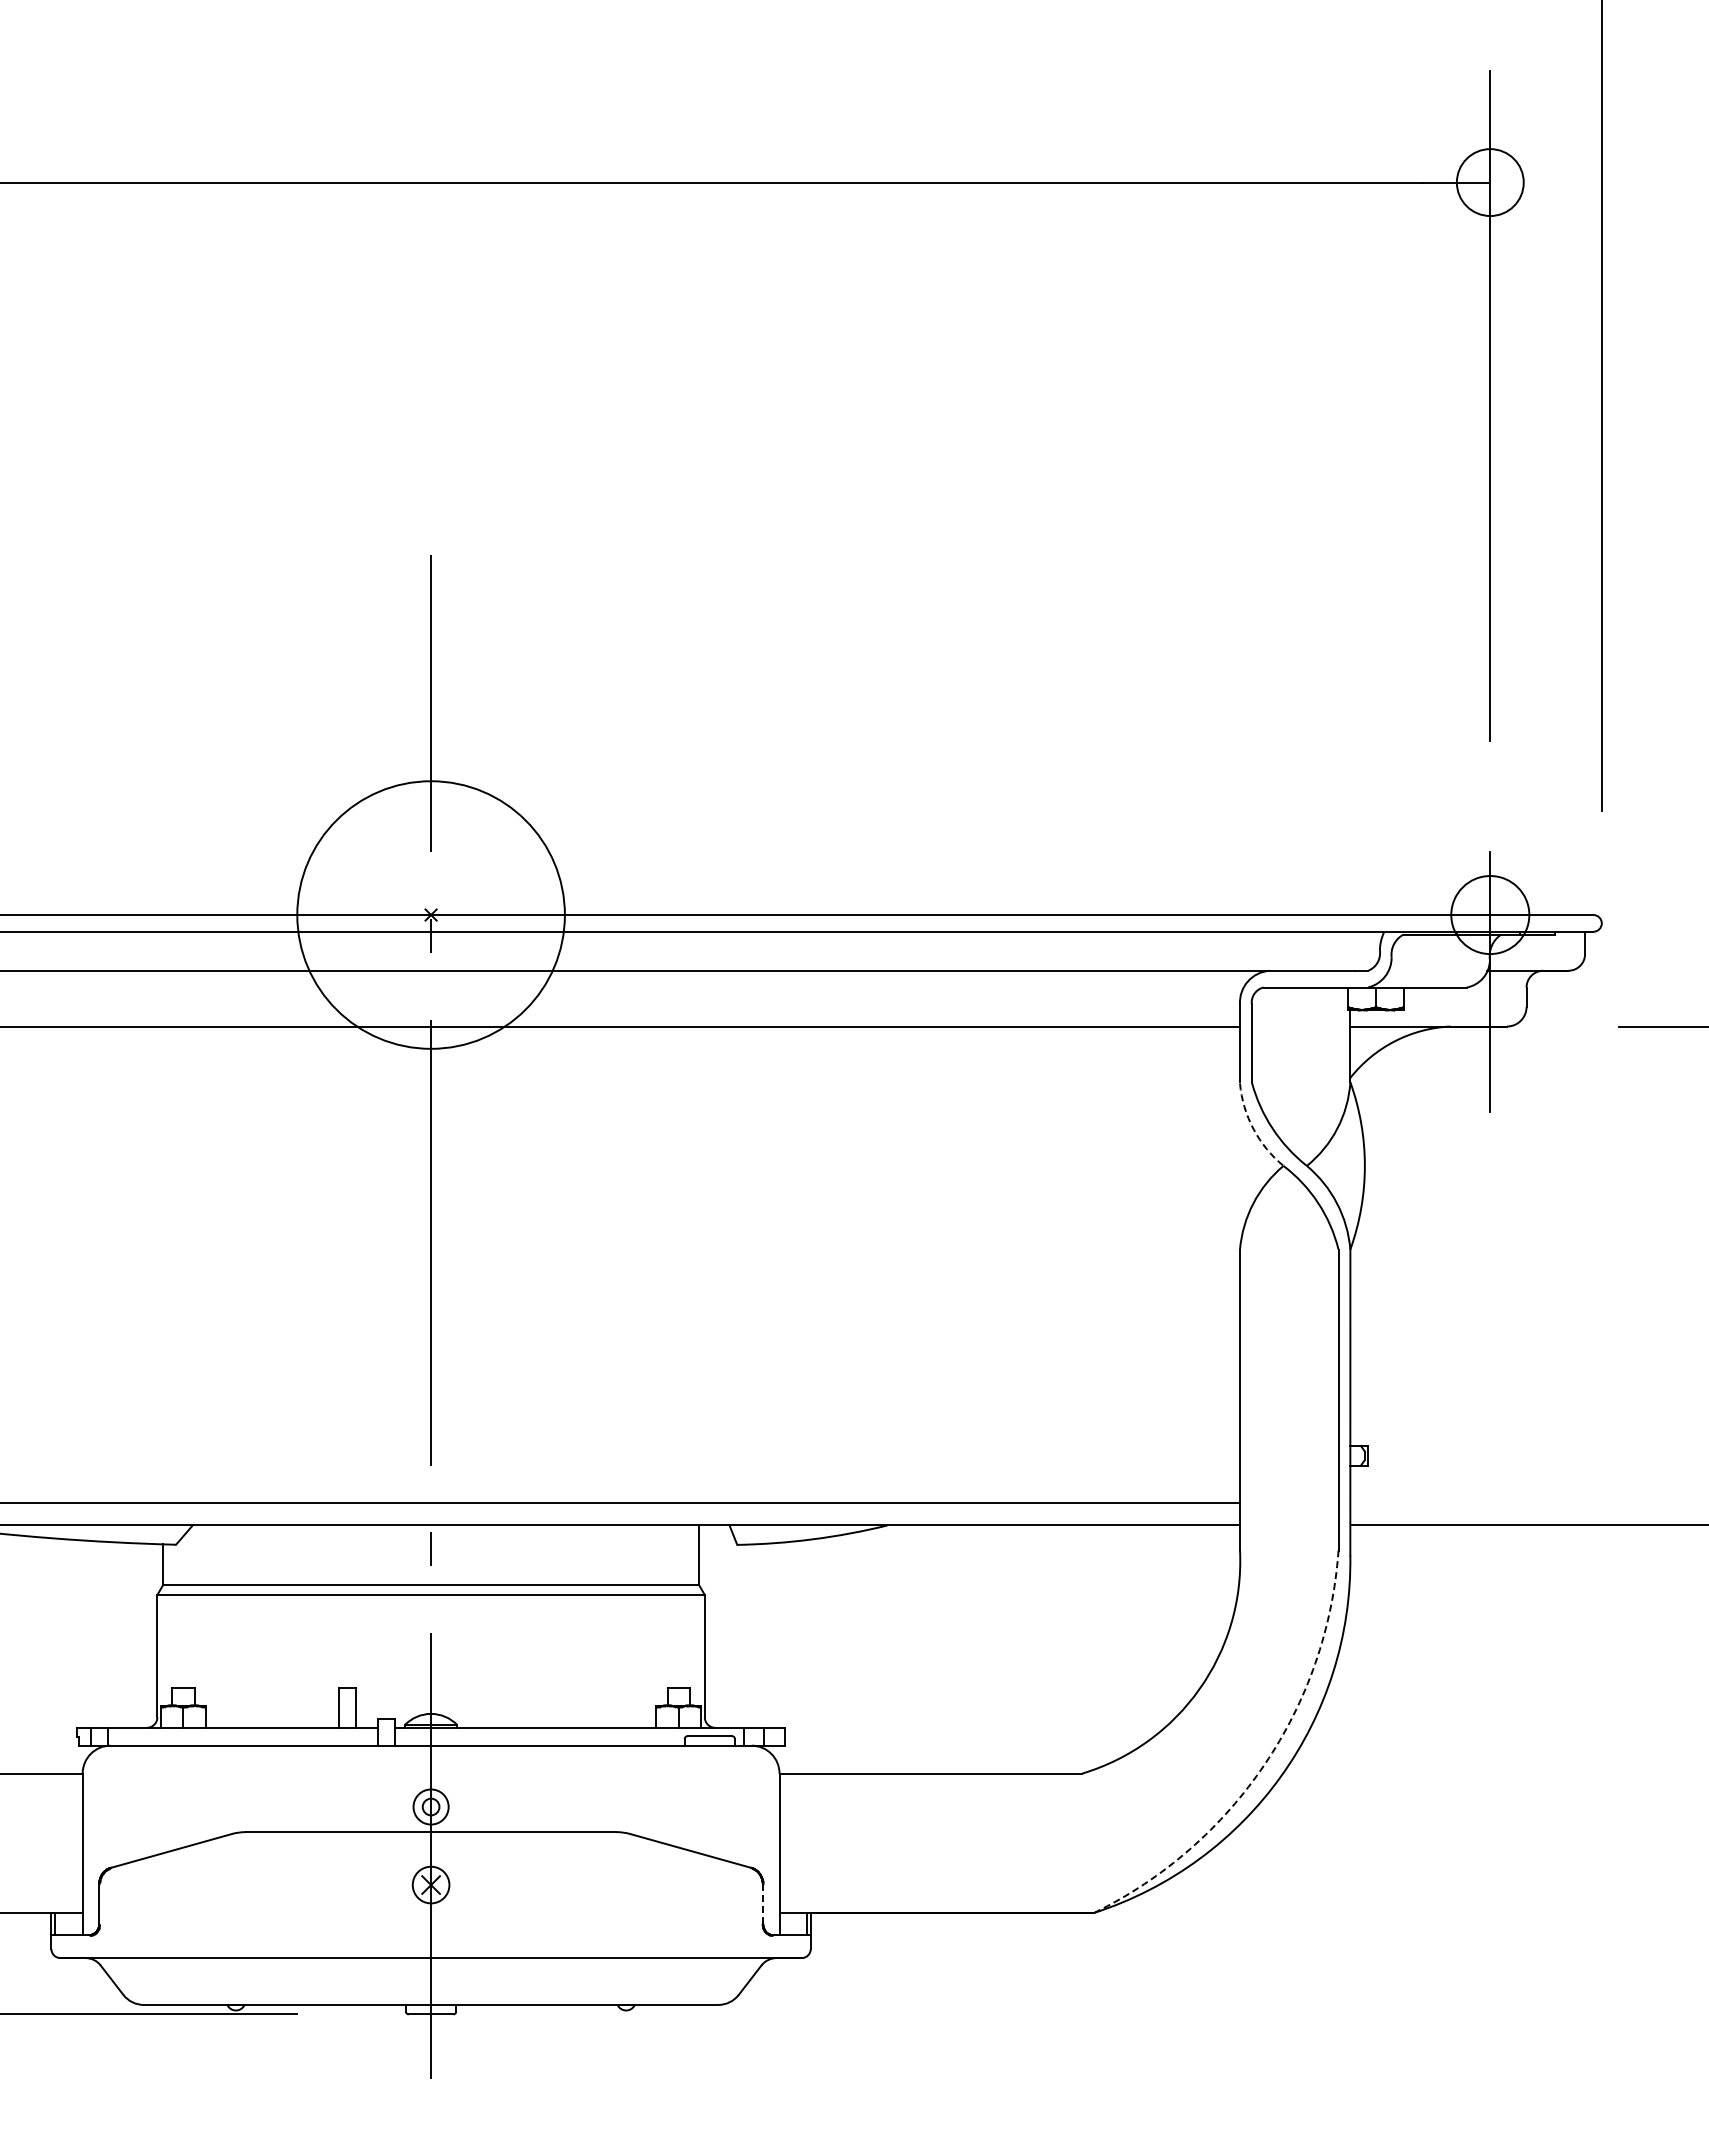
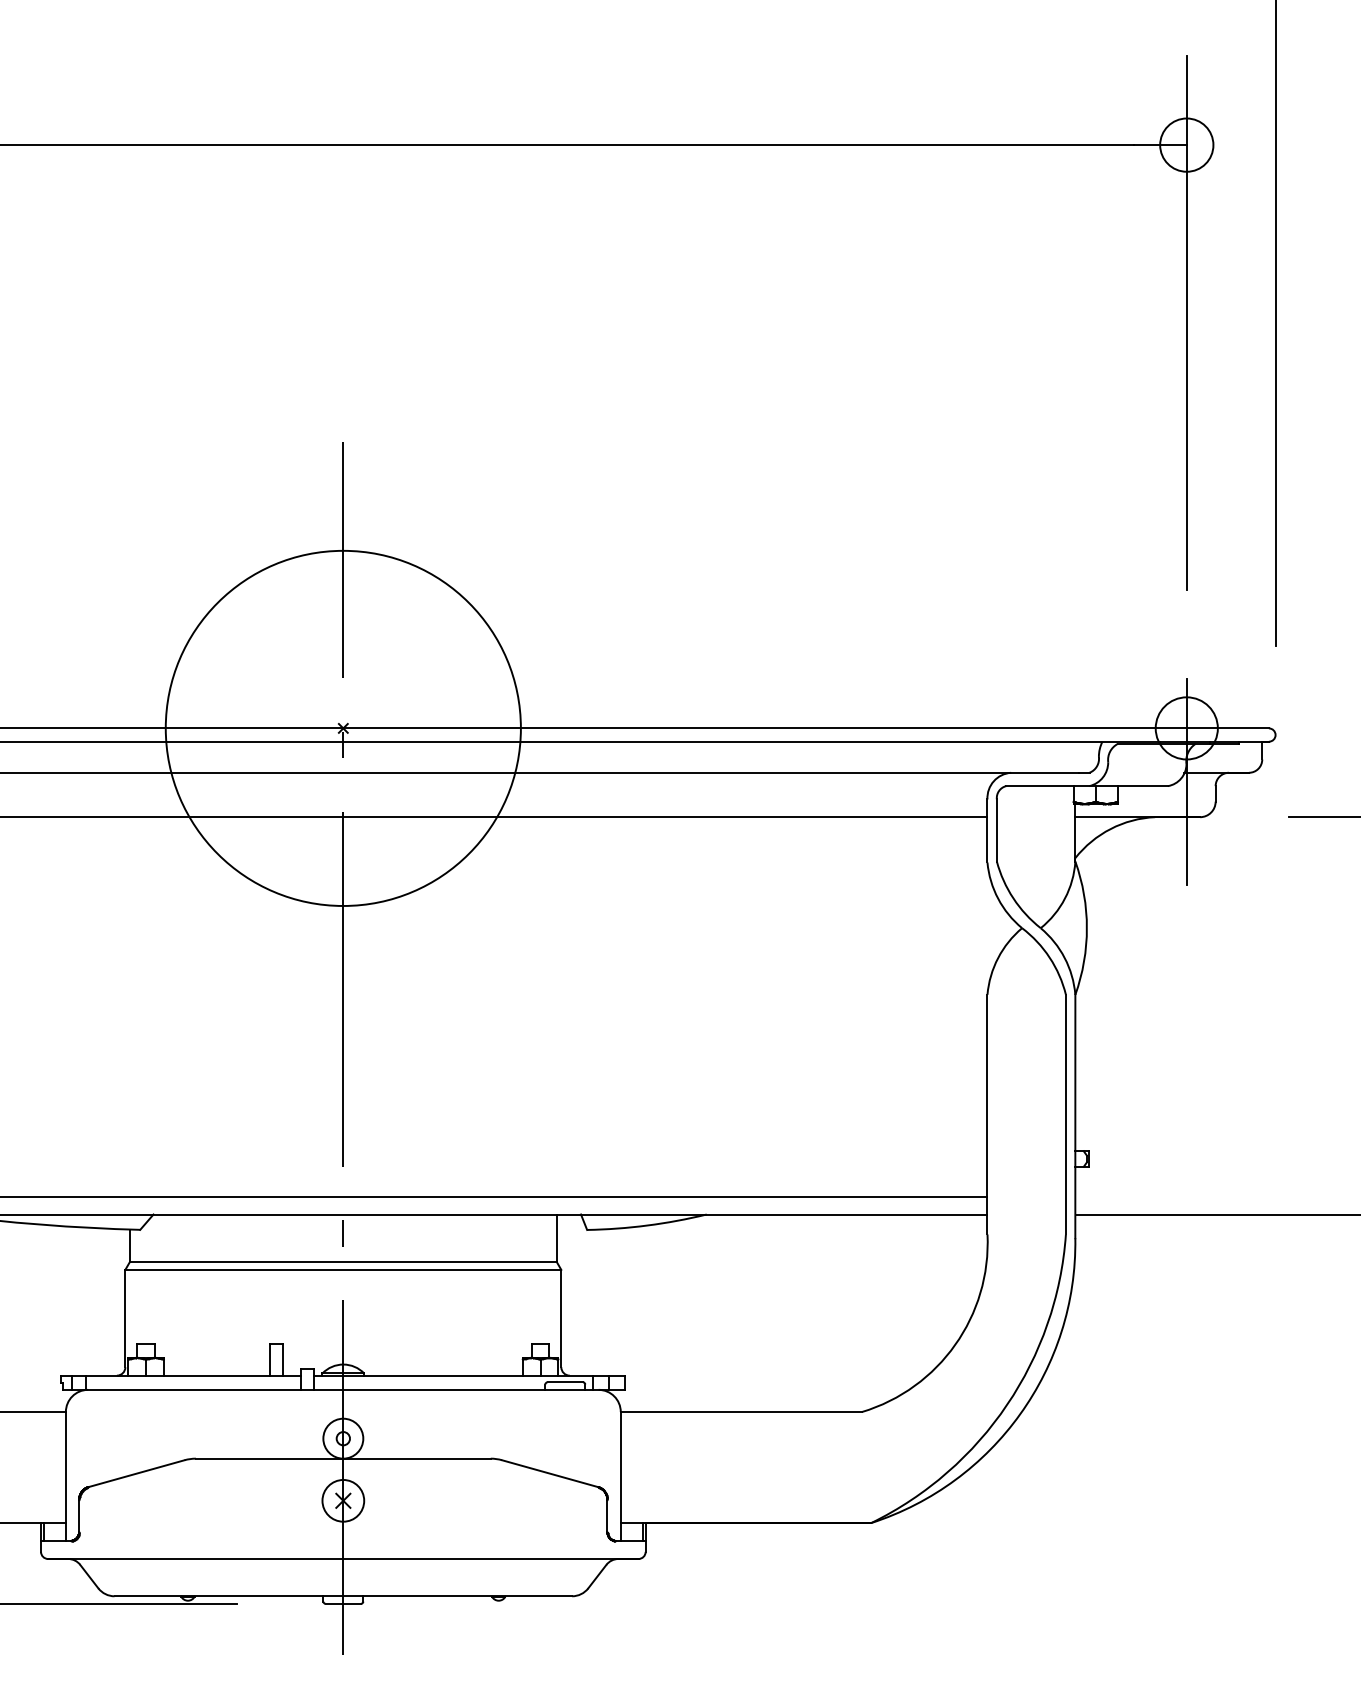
circle: (431, 915) -> (343, 728), size x1.67
arc: (1253, 1129) -> (998, 899), dashed -> solid
arc: (1264, 1764) -> (1006, 1404), dashed -> solid
circle: (431, 1806) -> (343, 1438), size x1.43
circle: (430, 1884) -> (342, 1500), size x1.43
line: (762, 1904) -> (607, 1516), dashed -> solid

